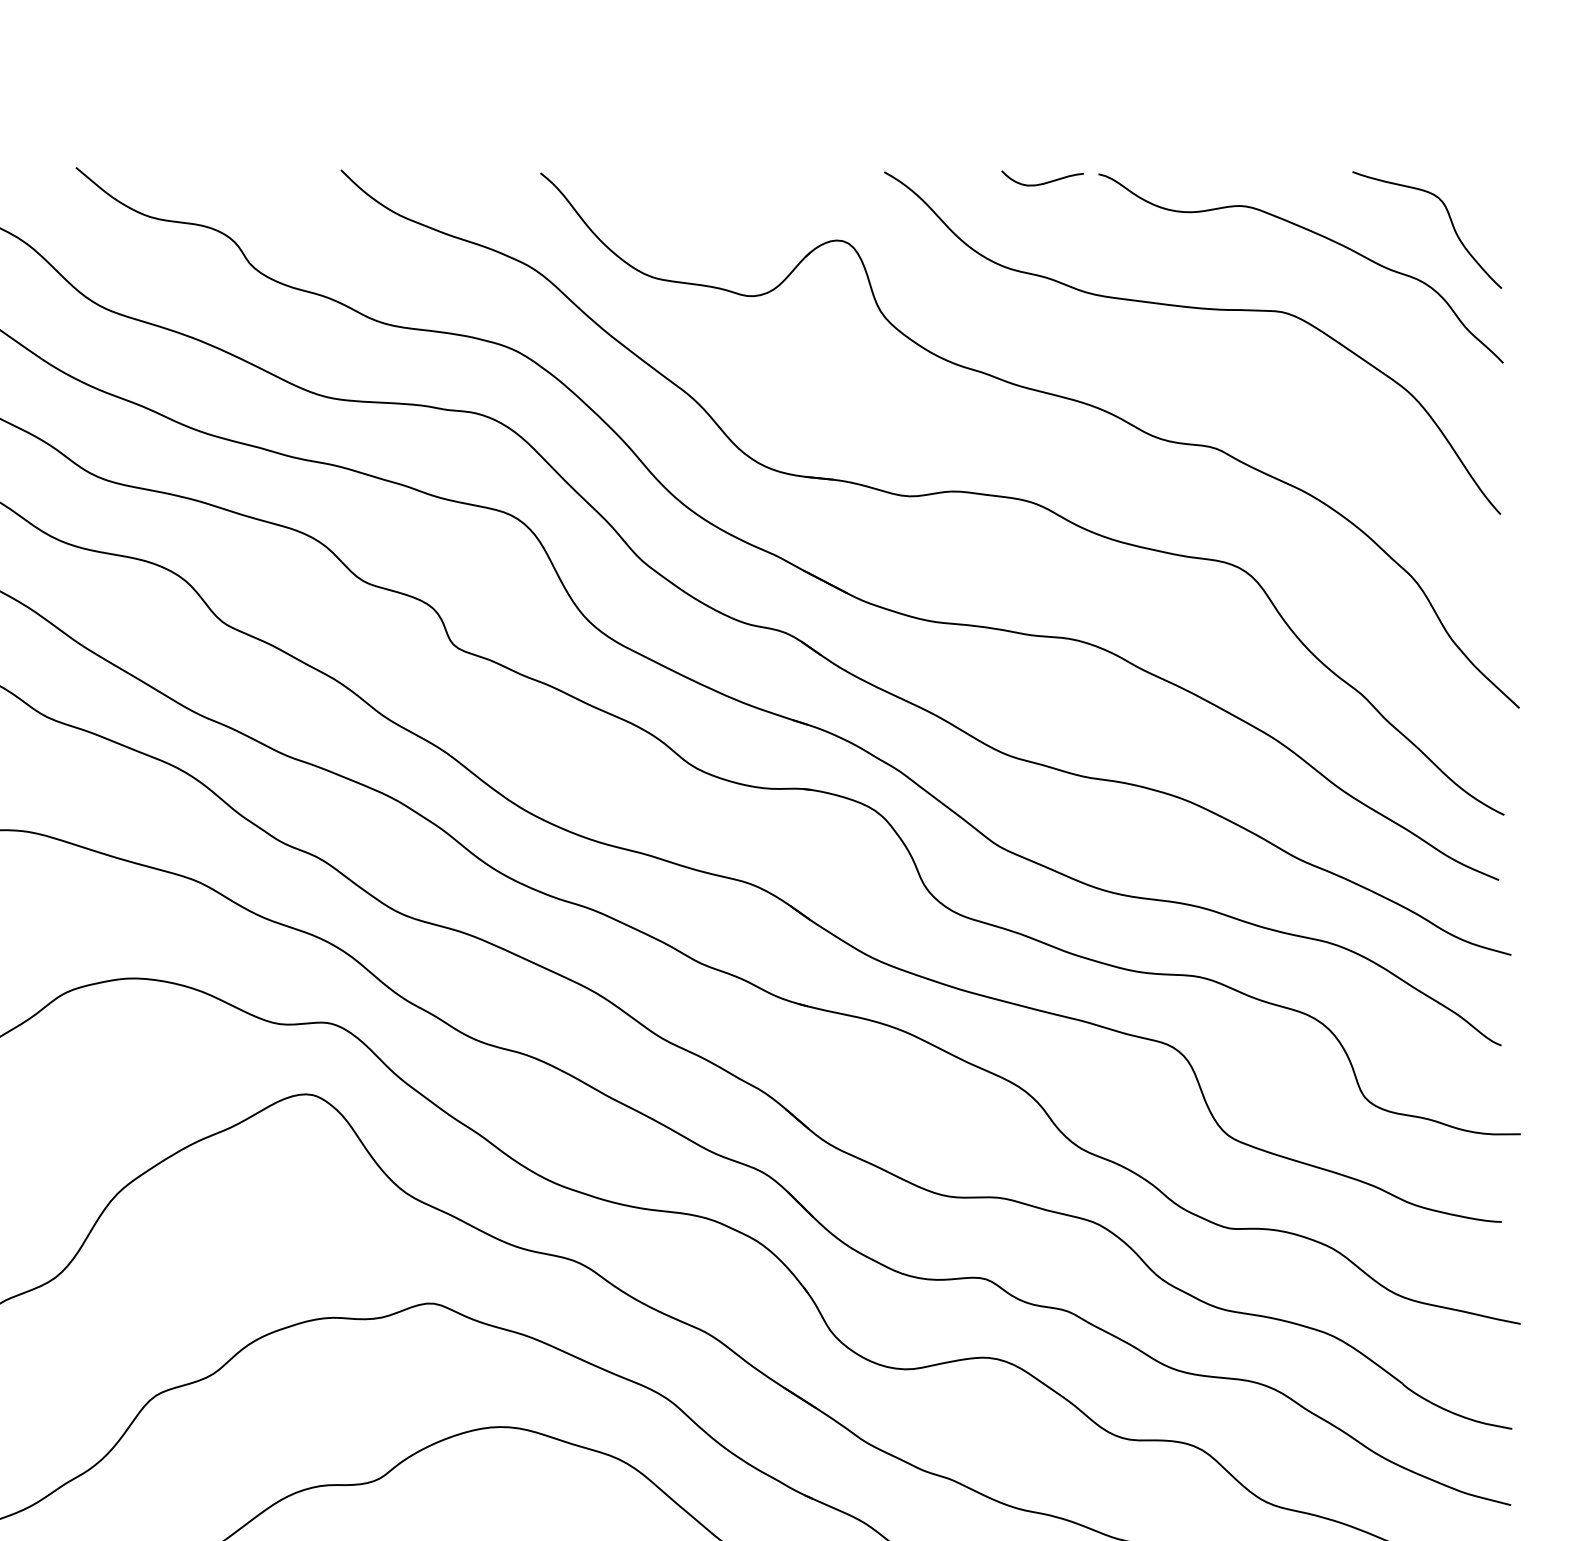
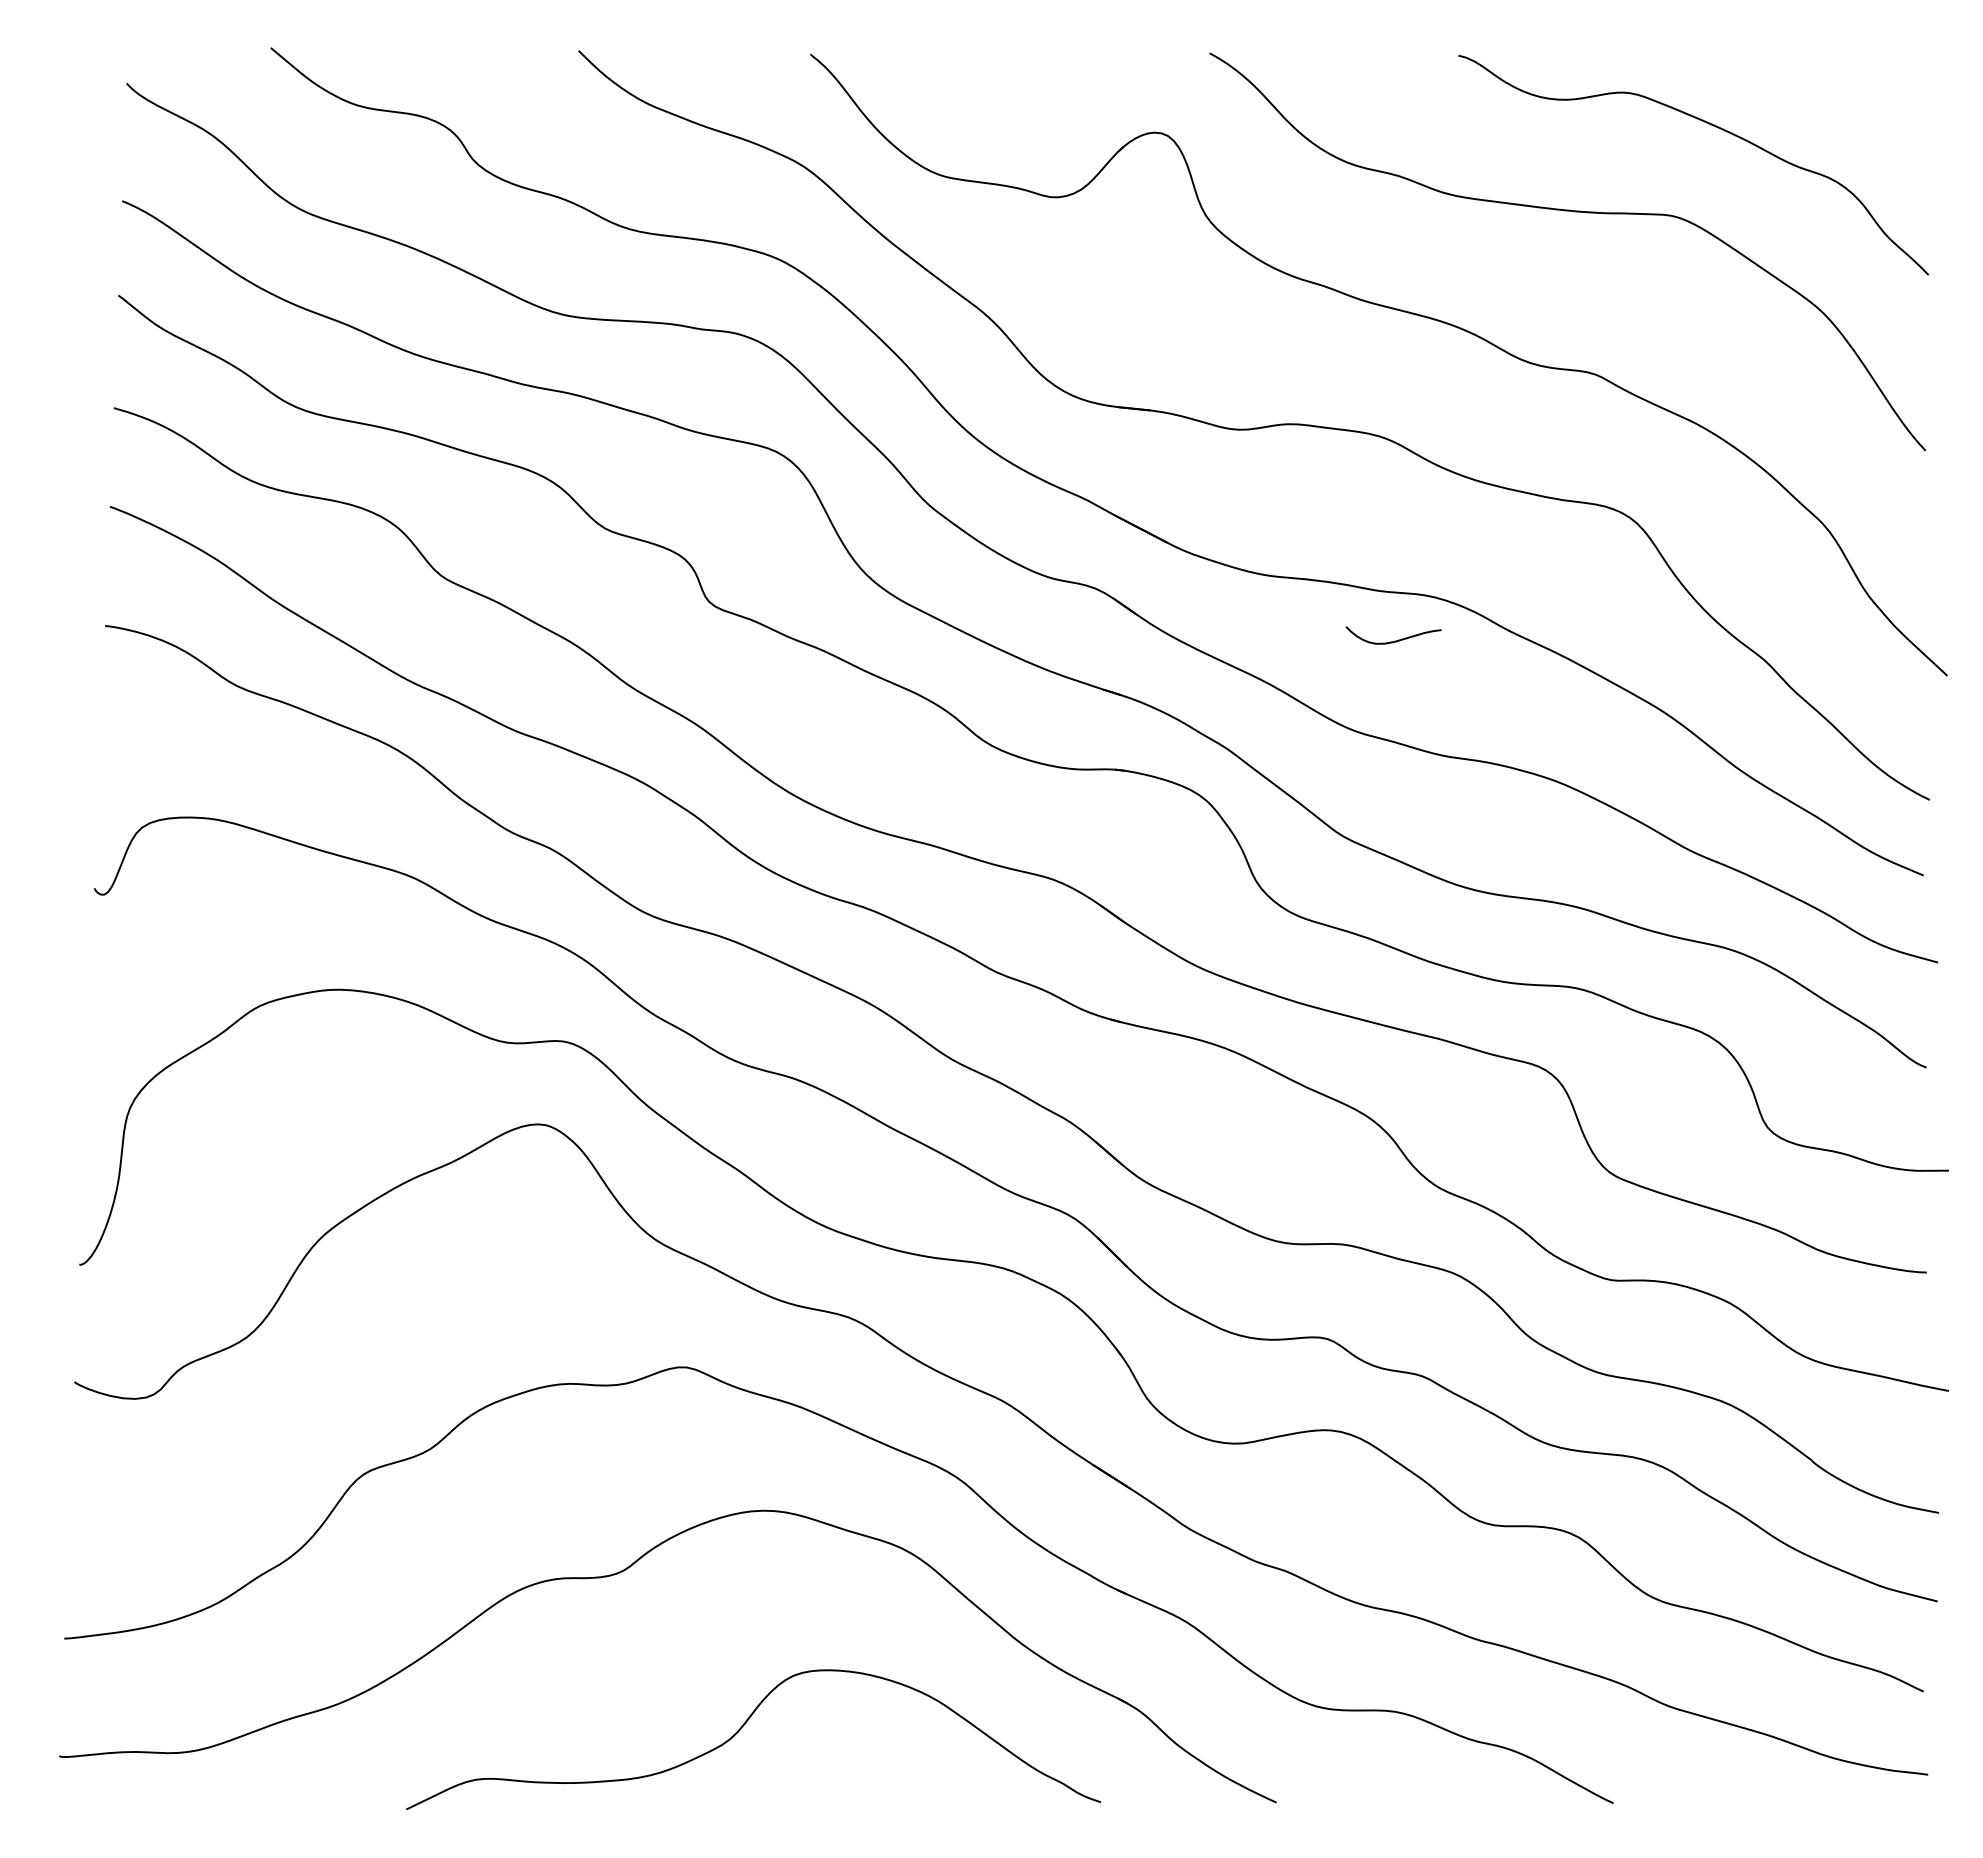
curve: (1044, 182) -> (1395, 640), moved
curve: (1449, 219) -> (1866, 108), removed

